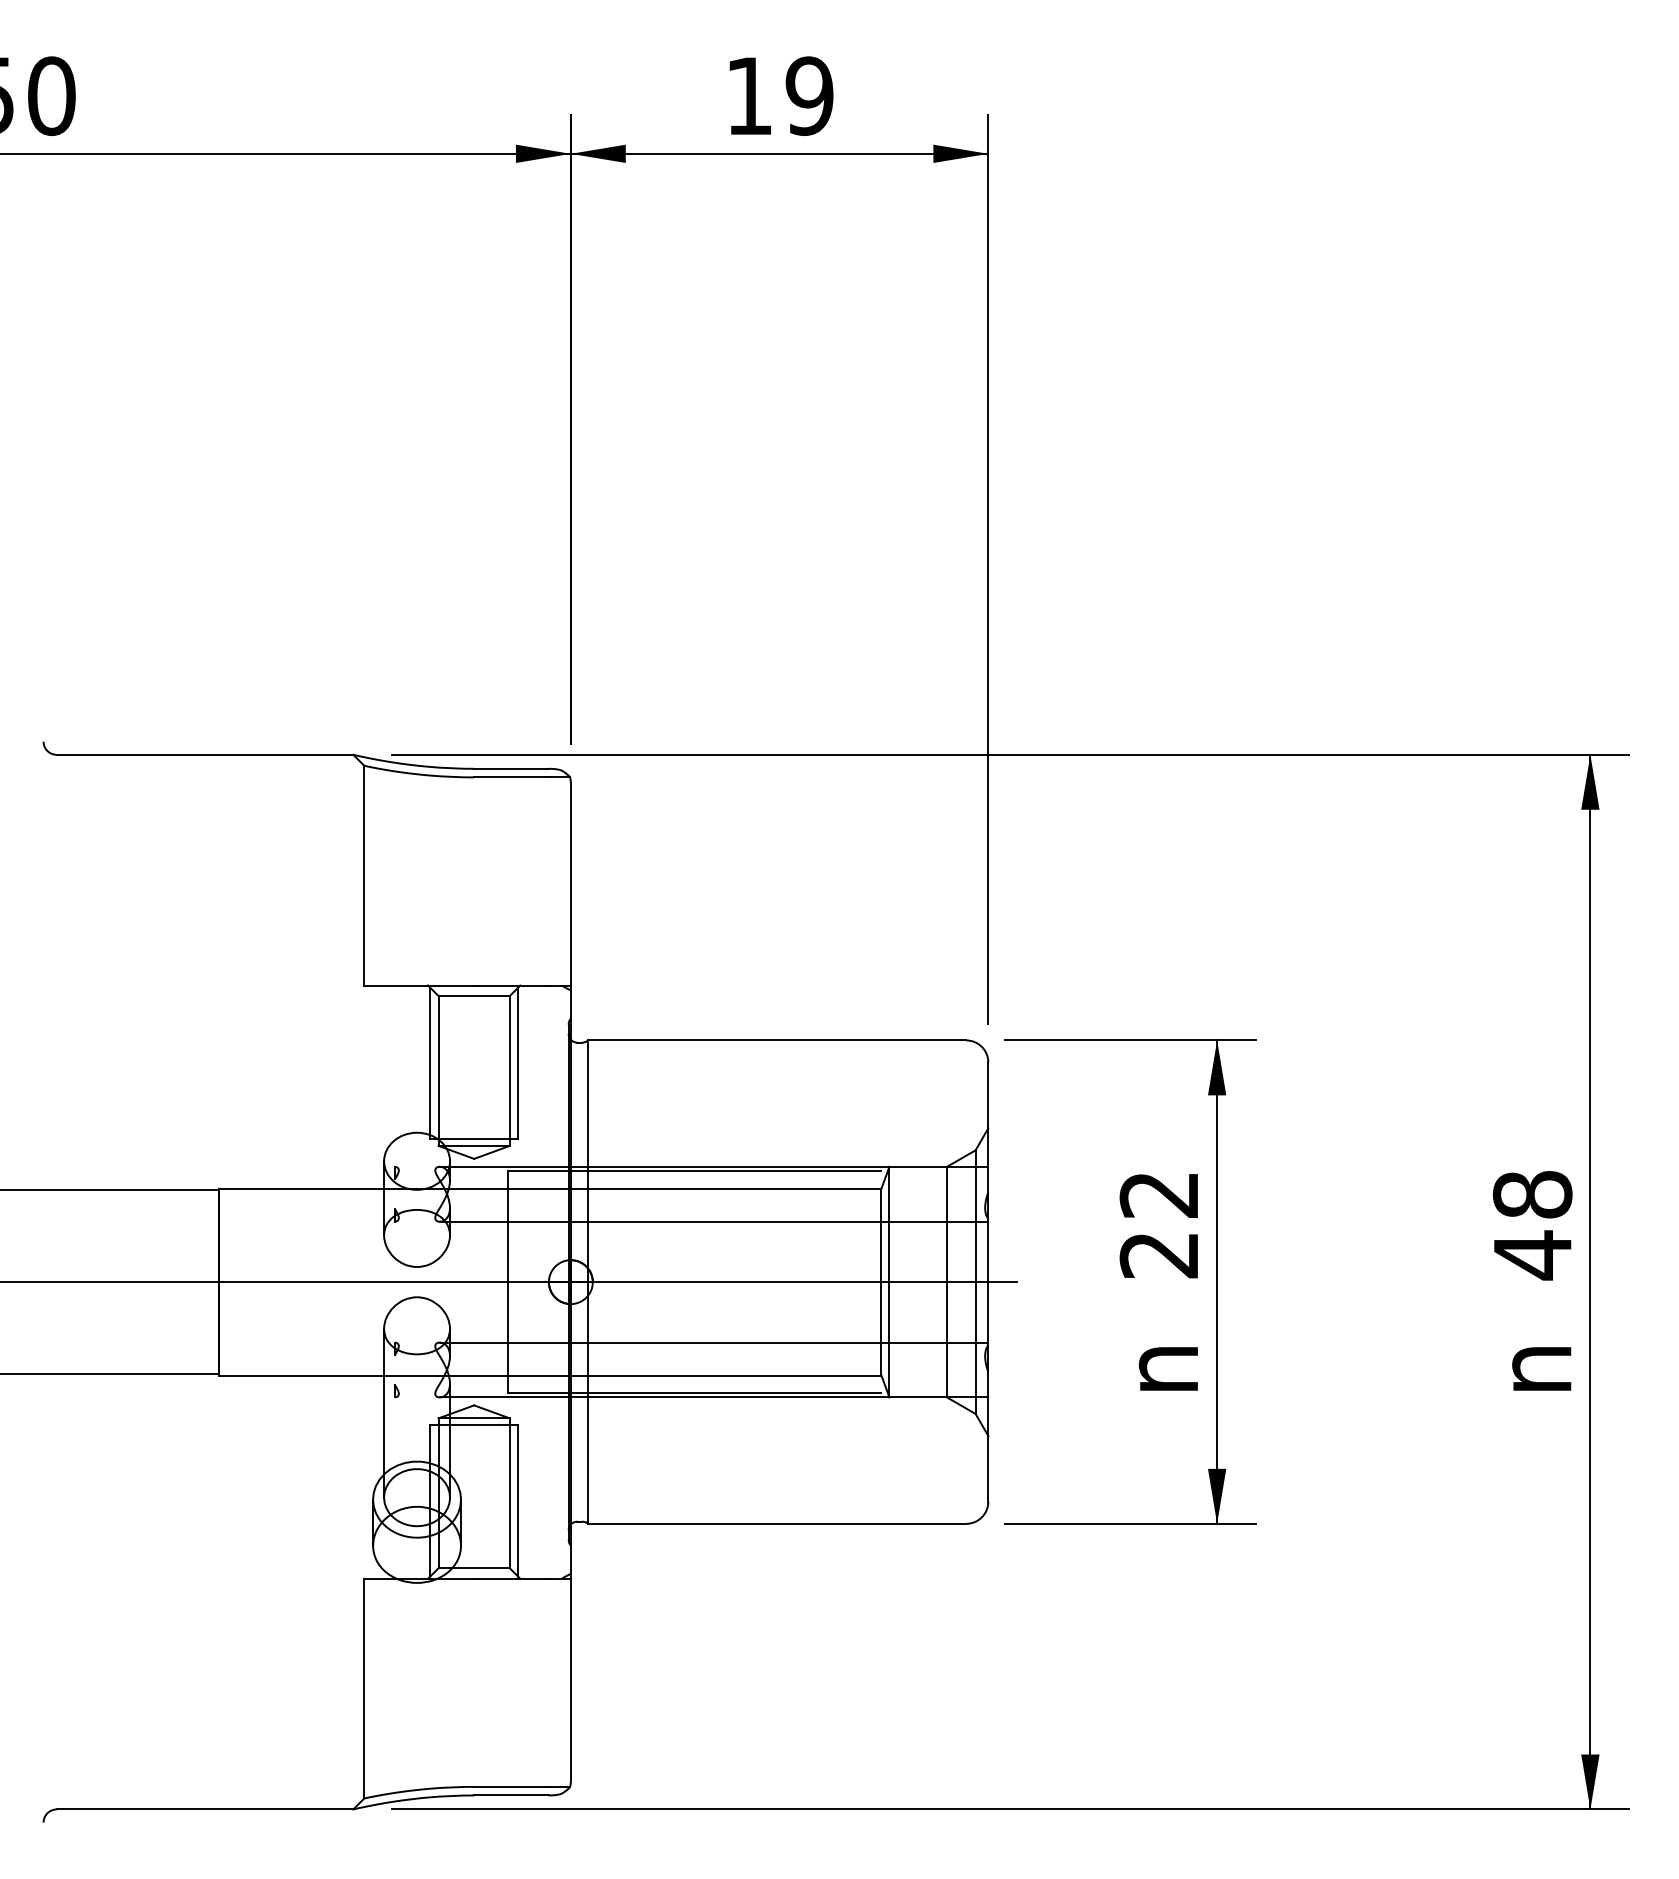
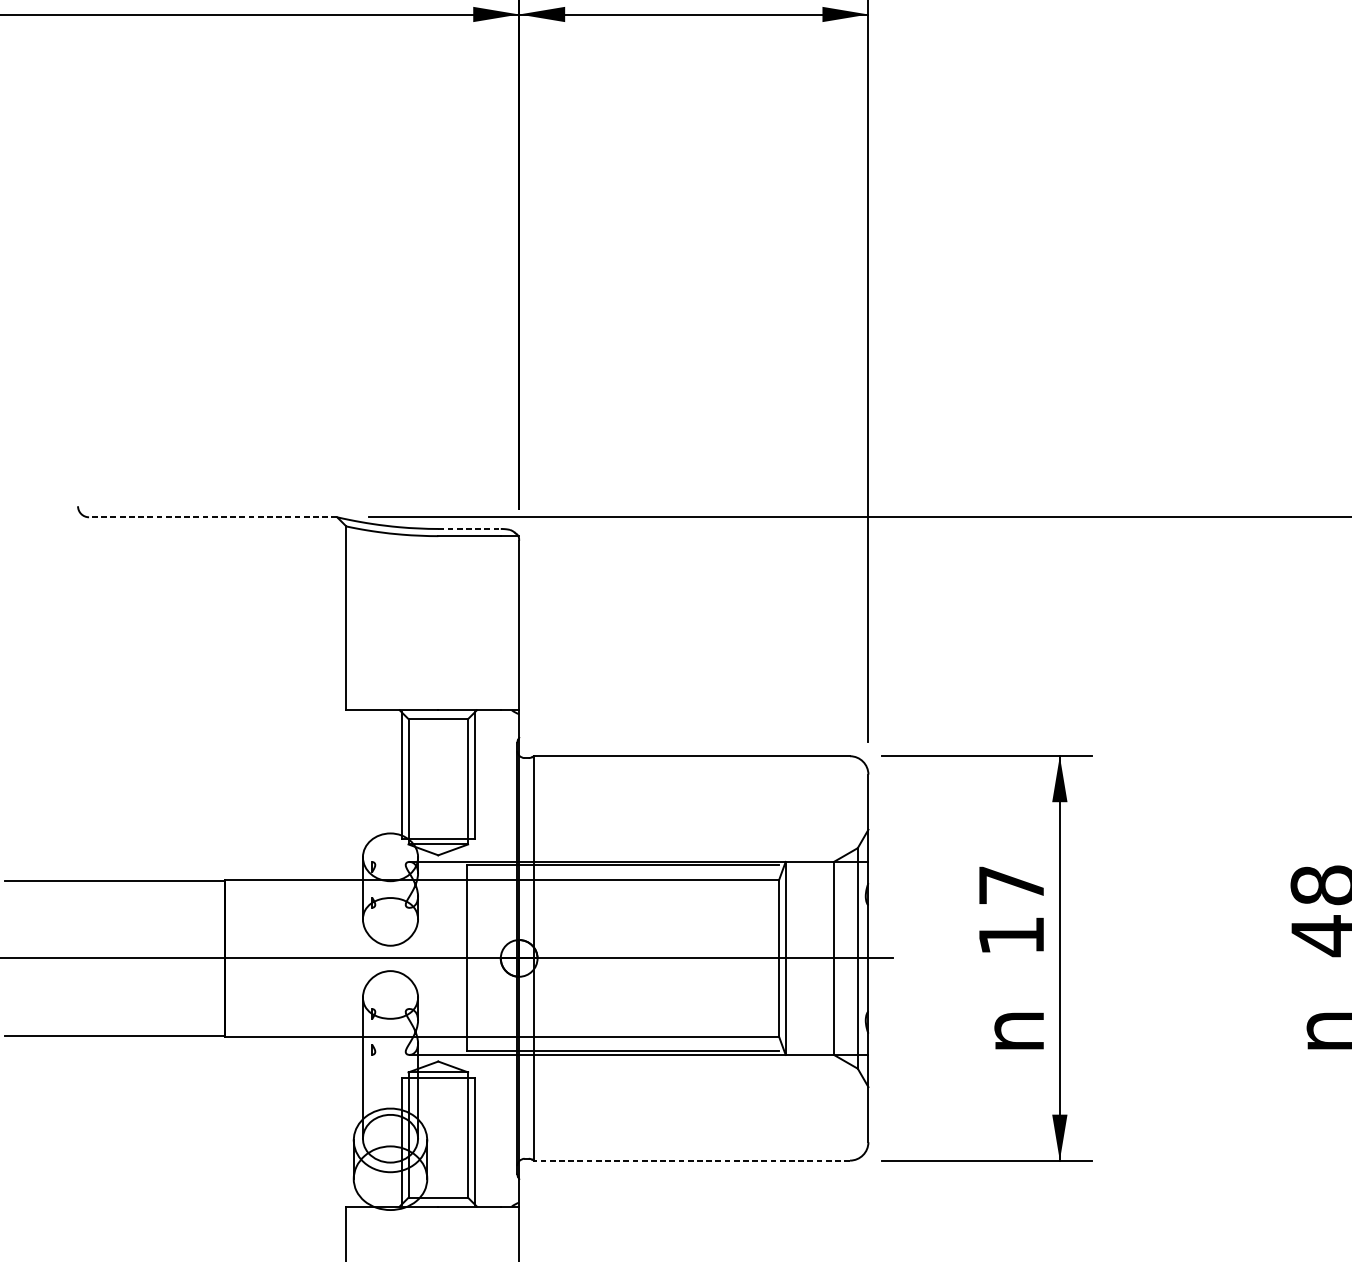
line: (204, 754) -> (212, 517), solid -> dashed
line: (512, 768) -> (470, 528), solid -> dashed
line: (713, 1221) -> (638, 907), removed
text: (1158, 1225) -> (1010, 911), 22 -> 17
line: (713, 1342) -> (638, 1008), removed
line: (777, 1523) -> (692, 1160), solid -> dashed

